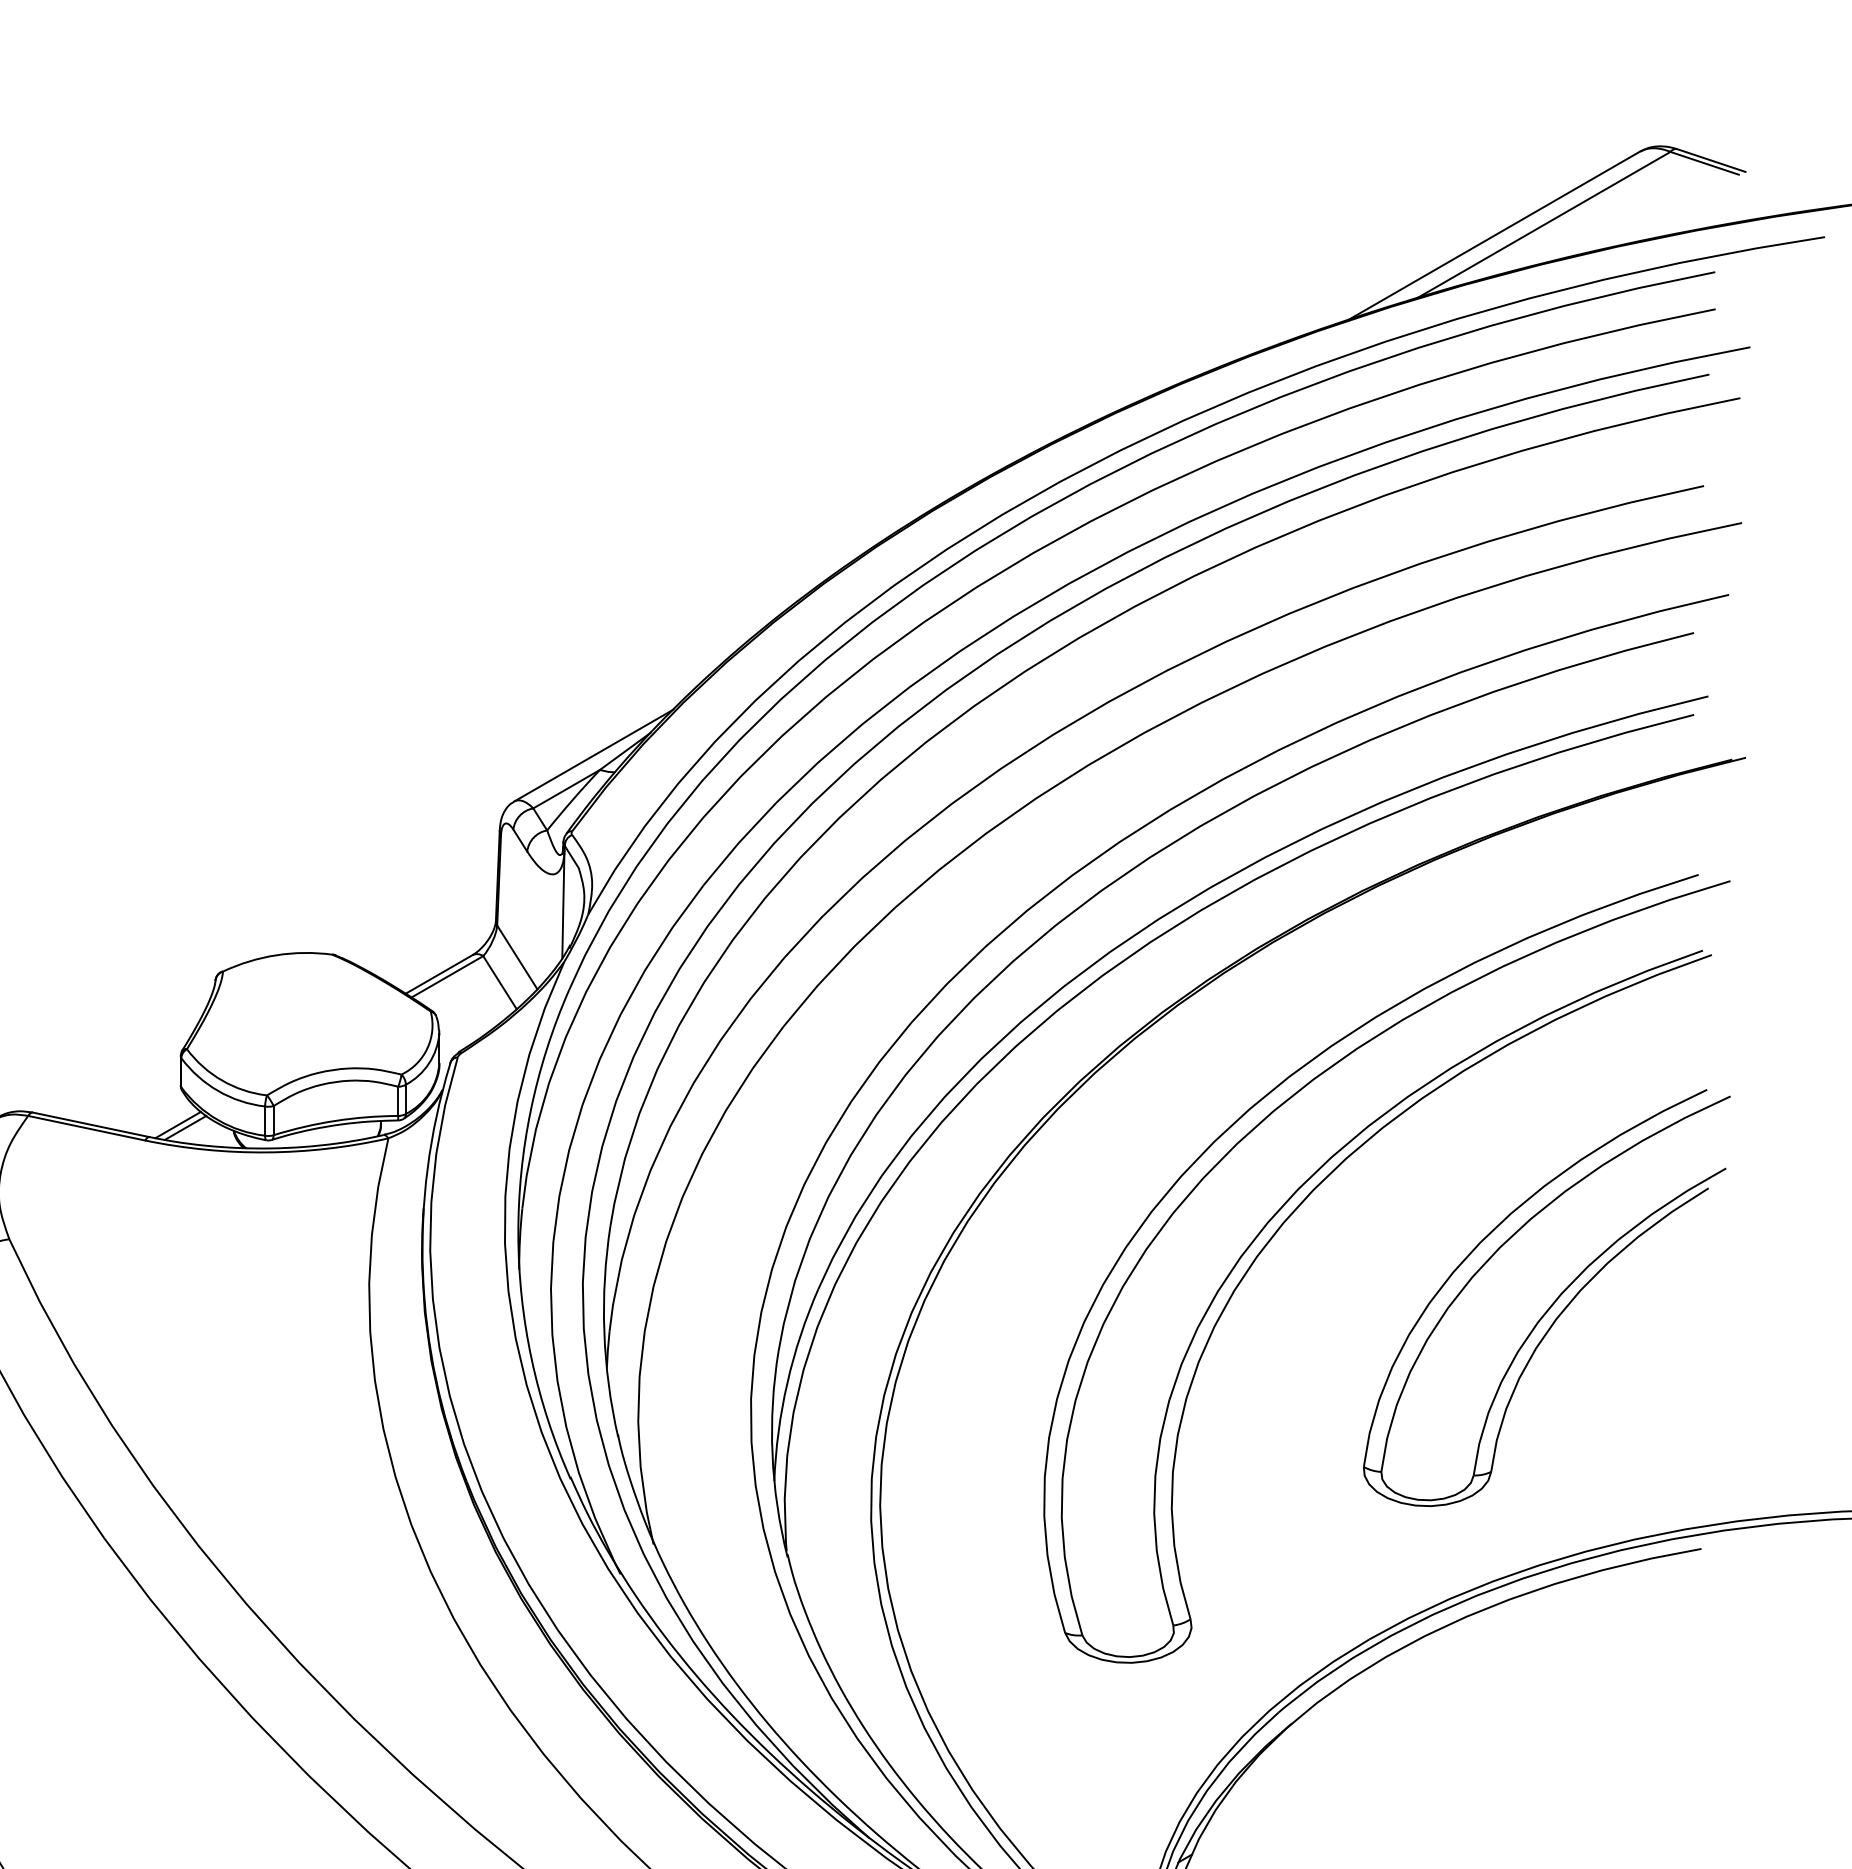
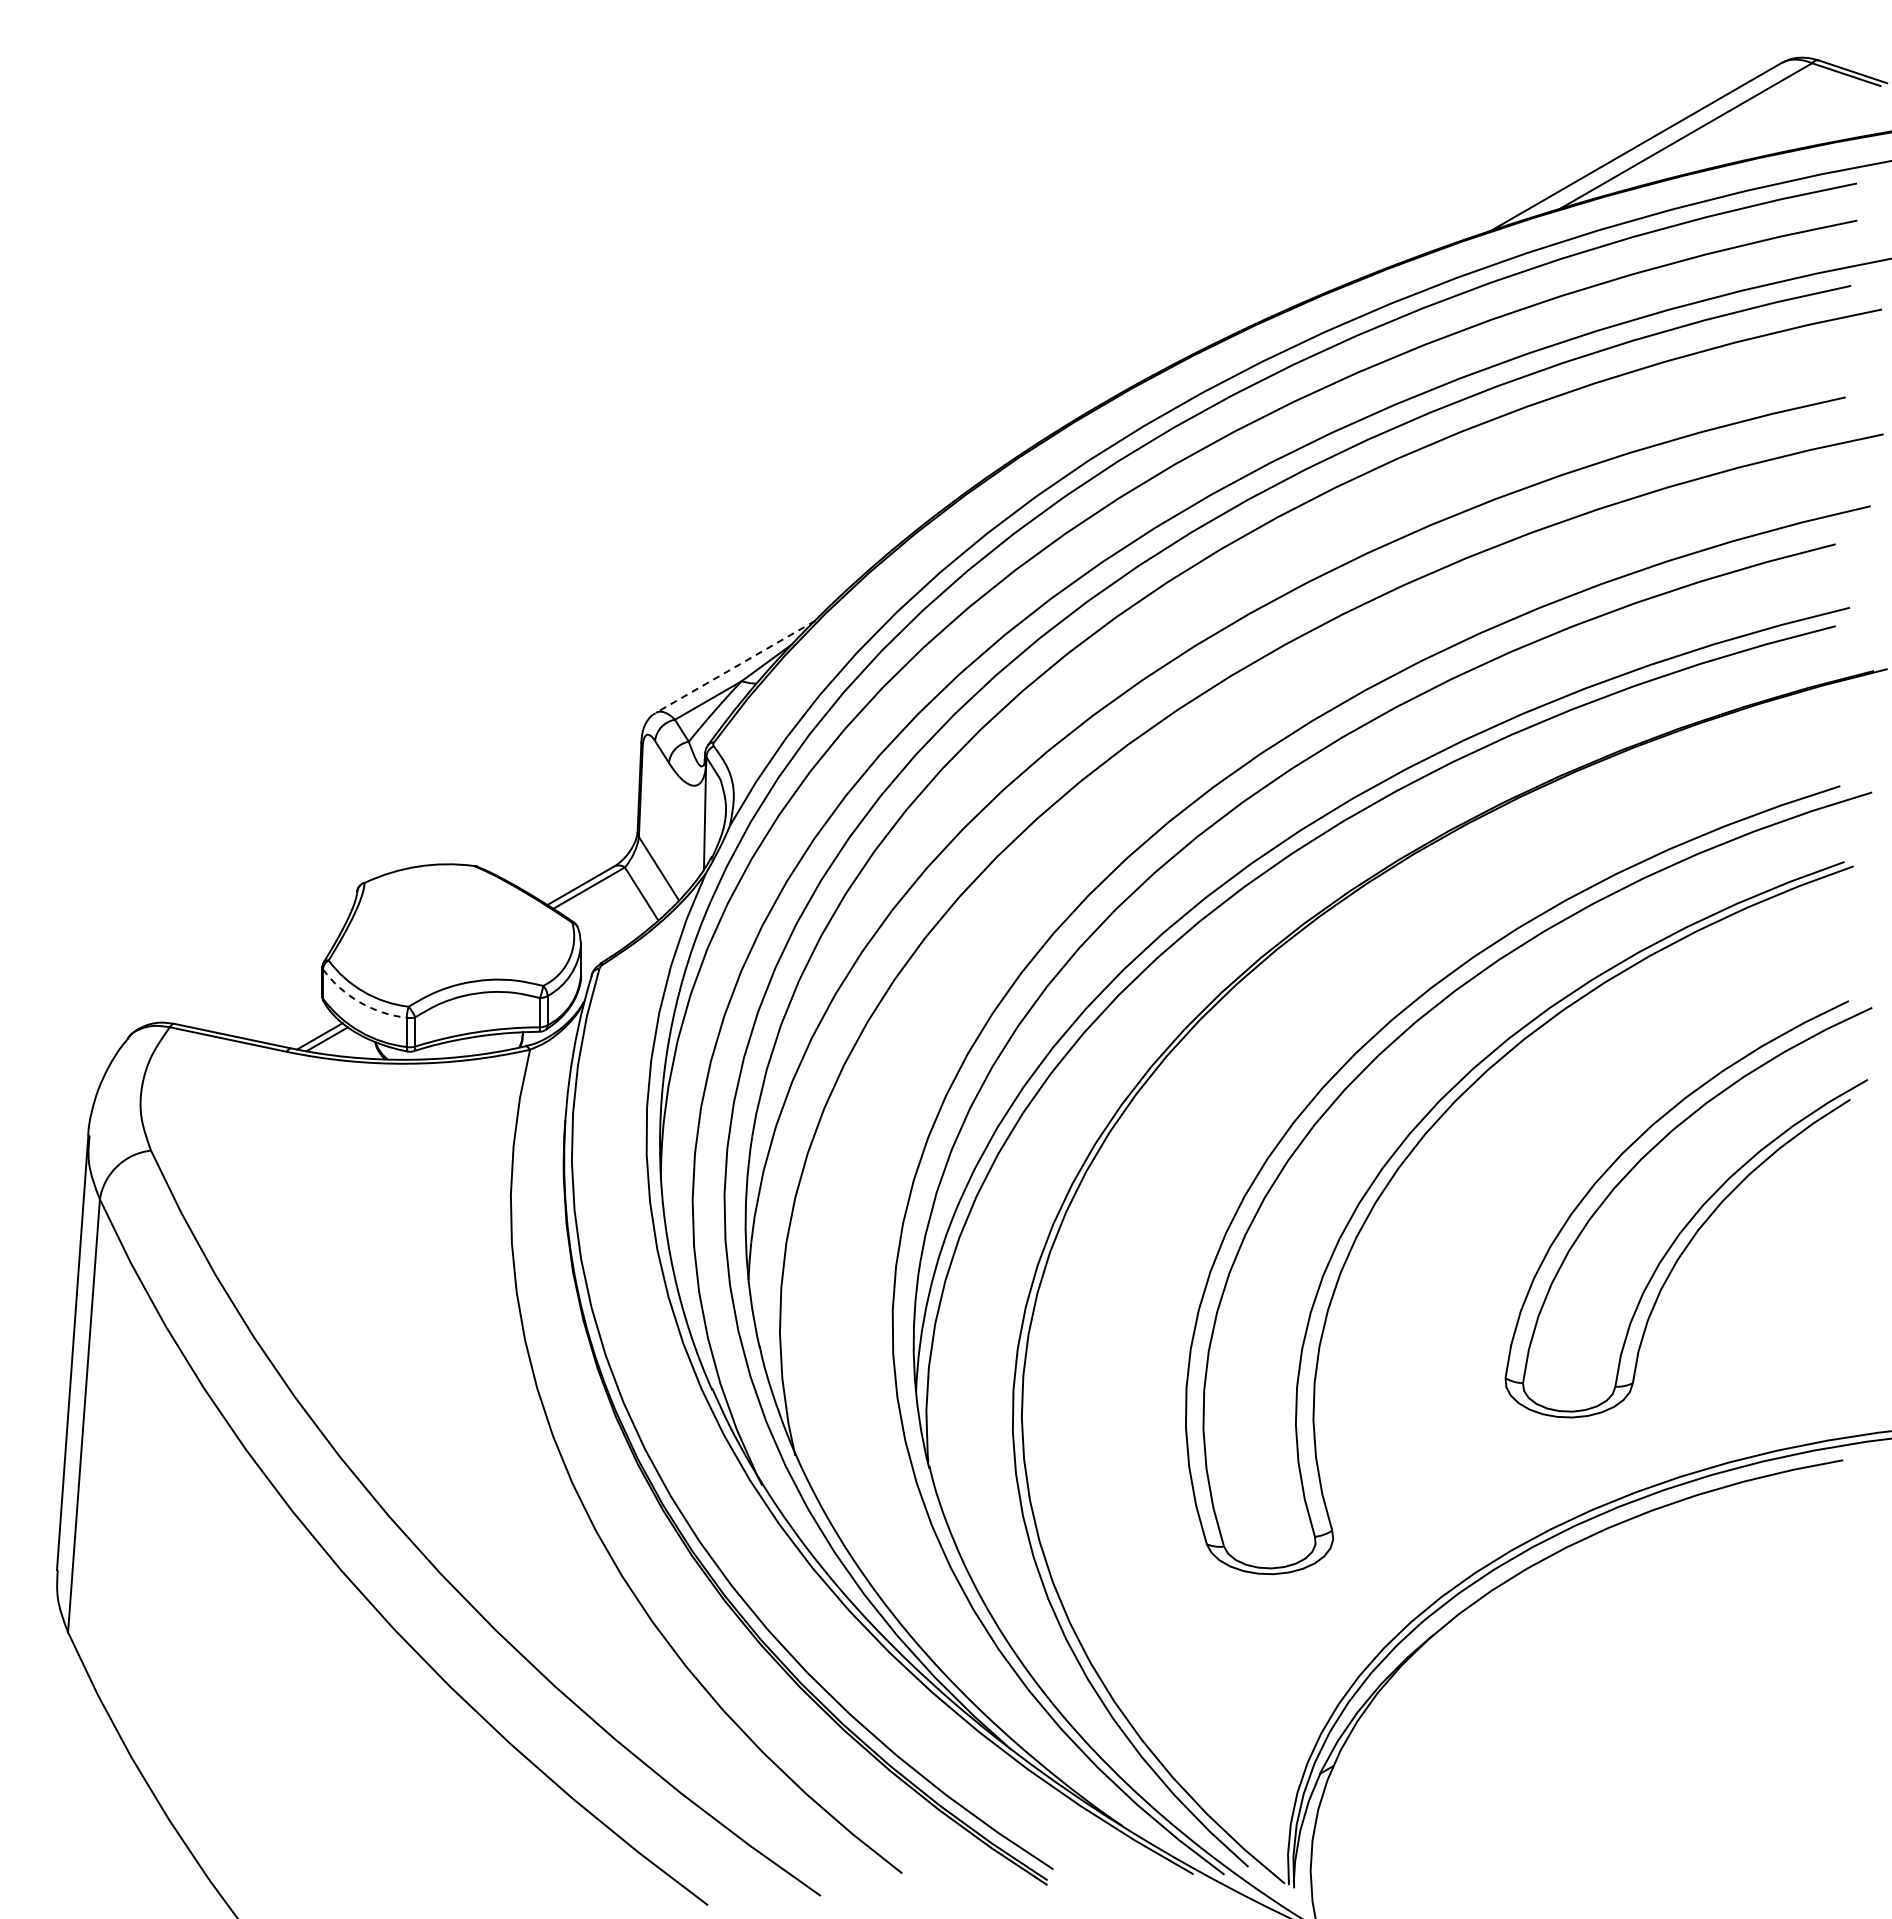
line: (593, 756) -> (735, 667), solid -> dashed
arc: (217, 1091) -> (359, 1002), solid -> dashed

